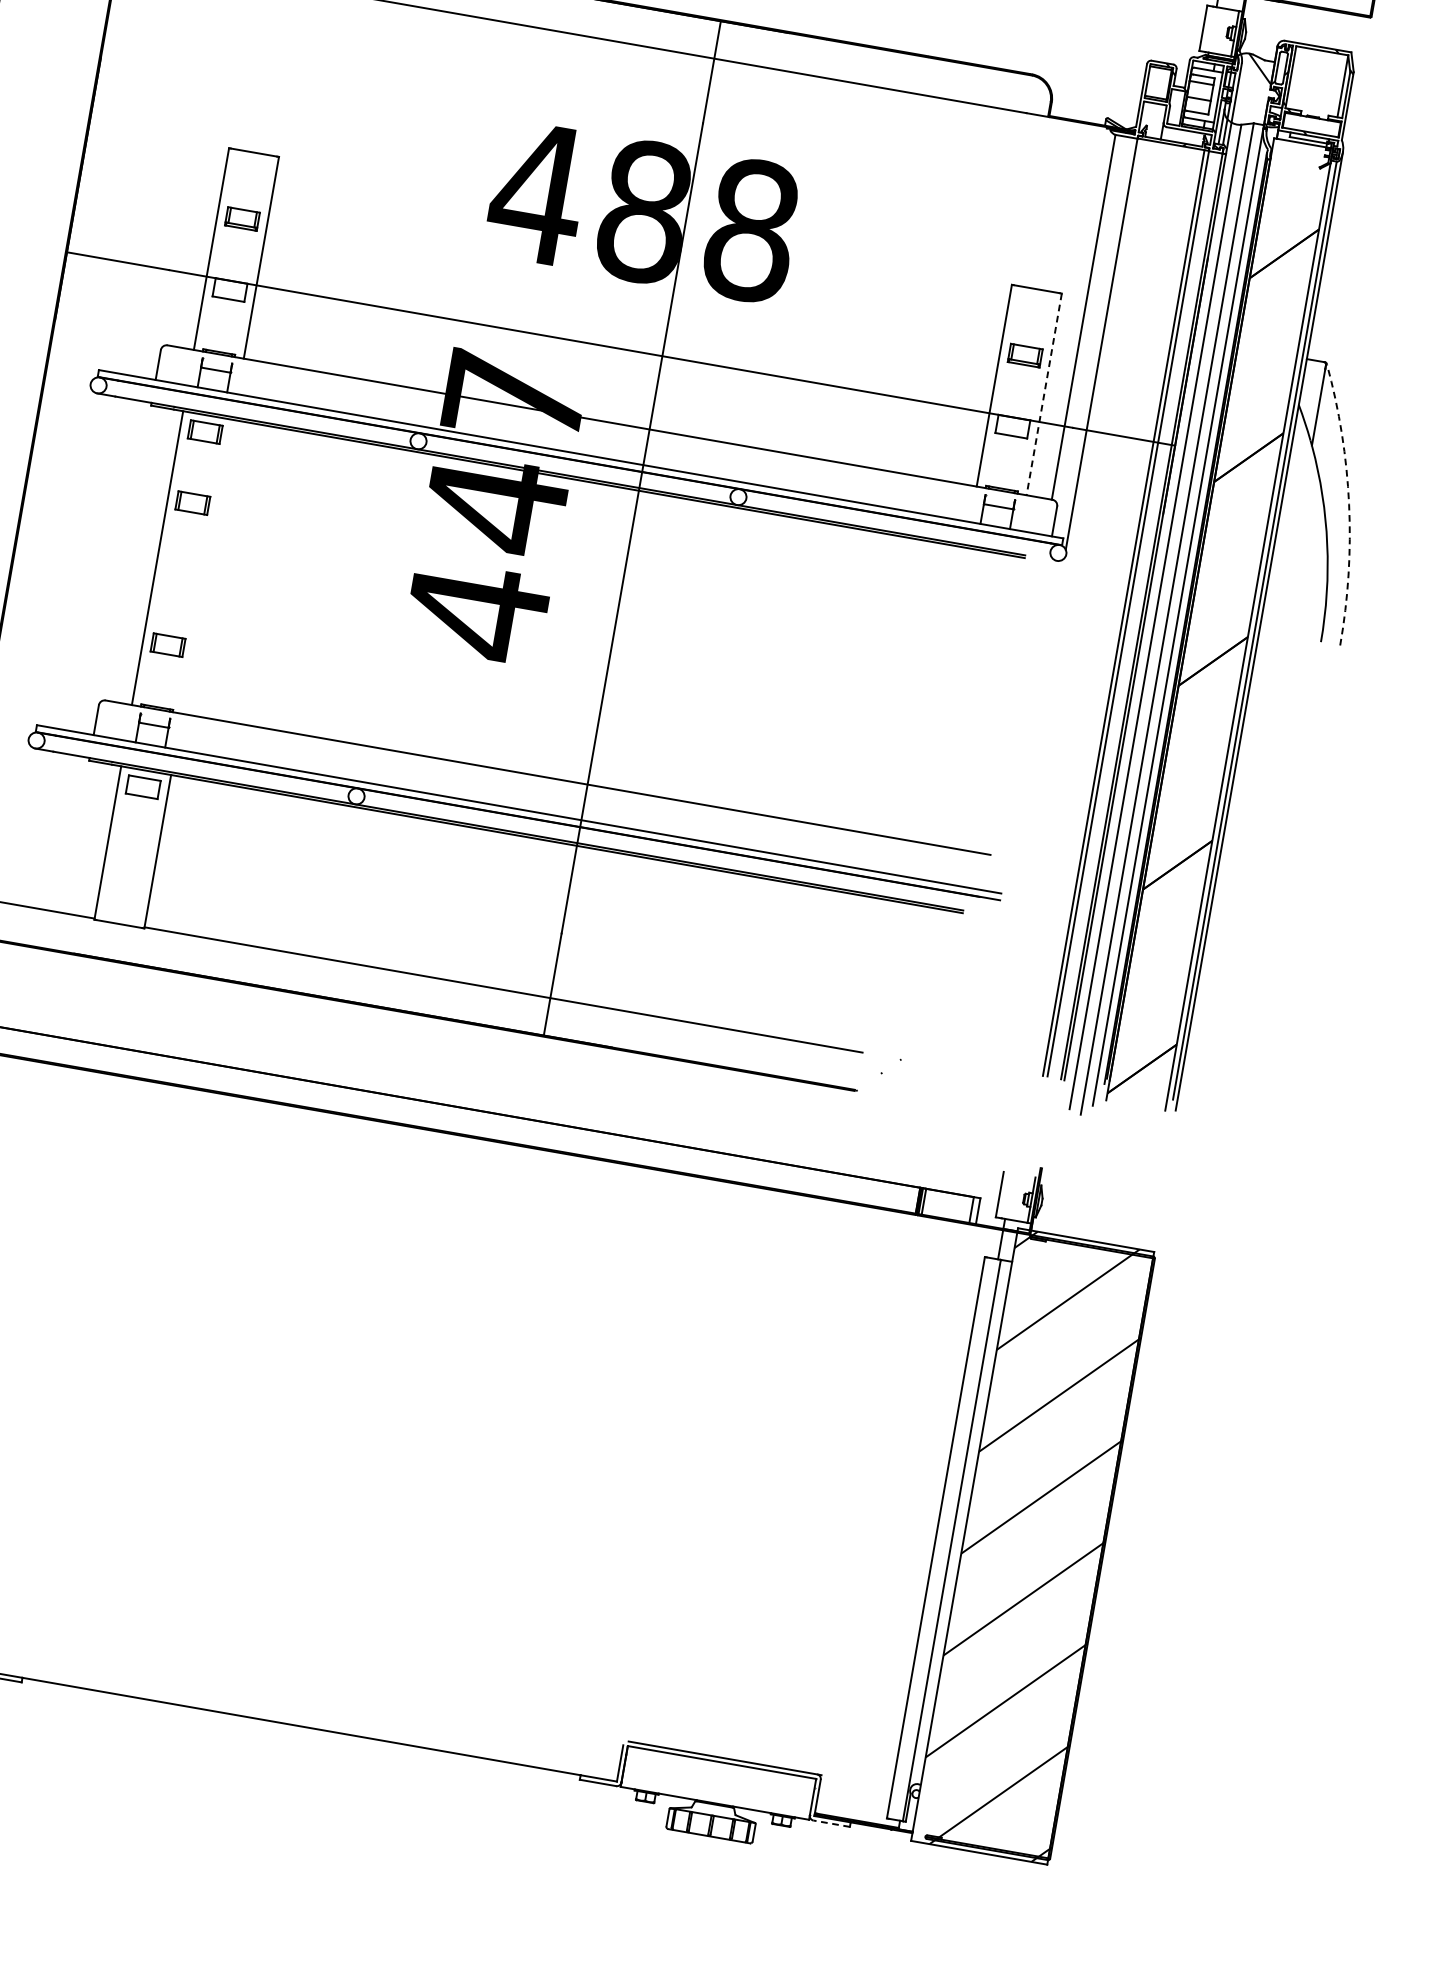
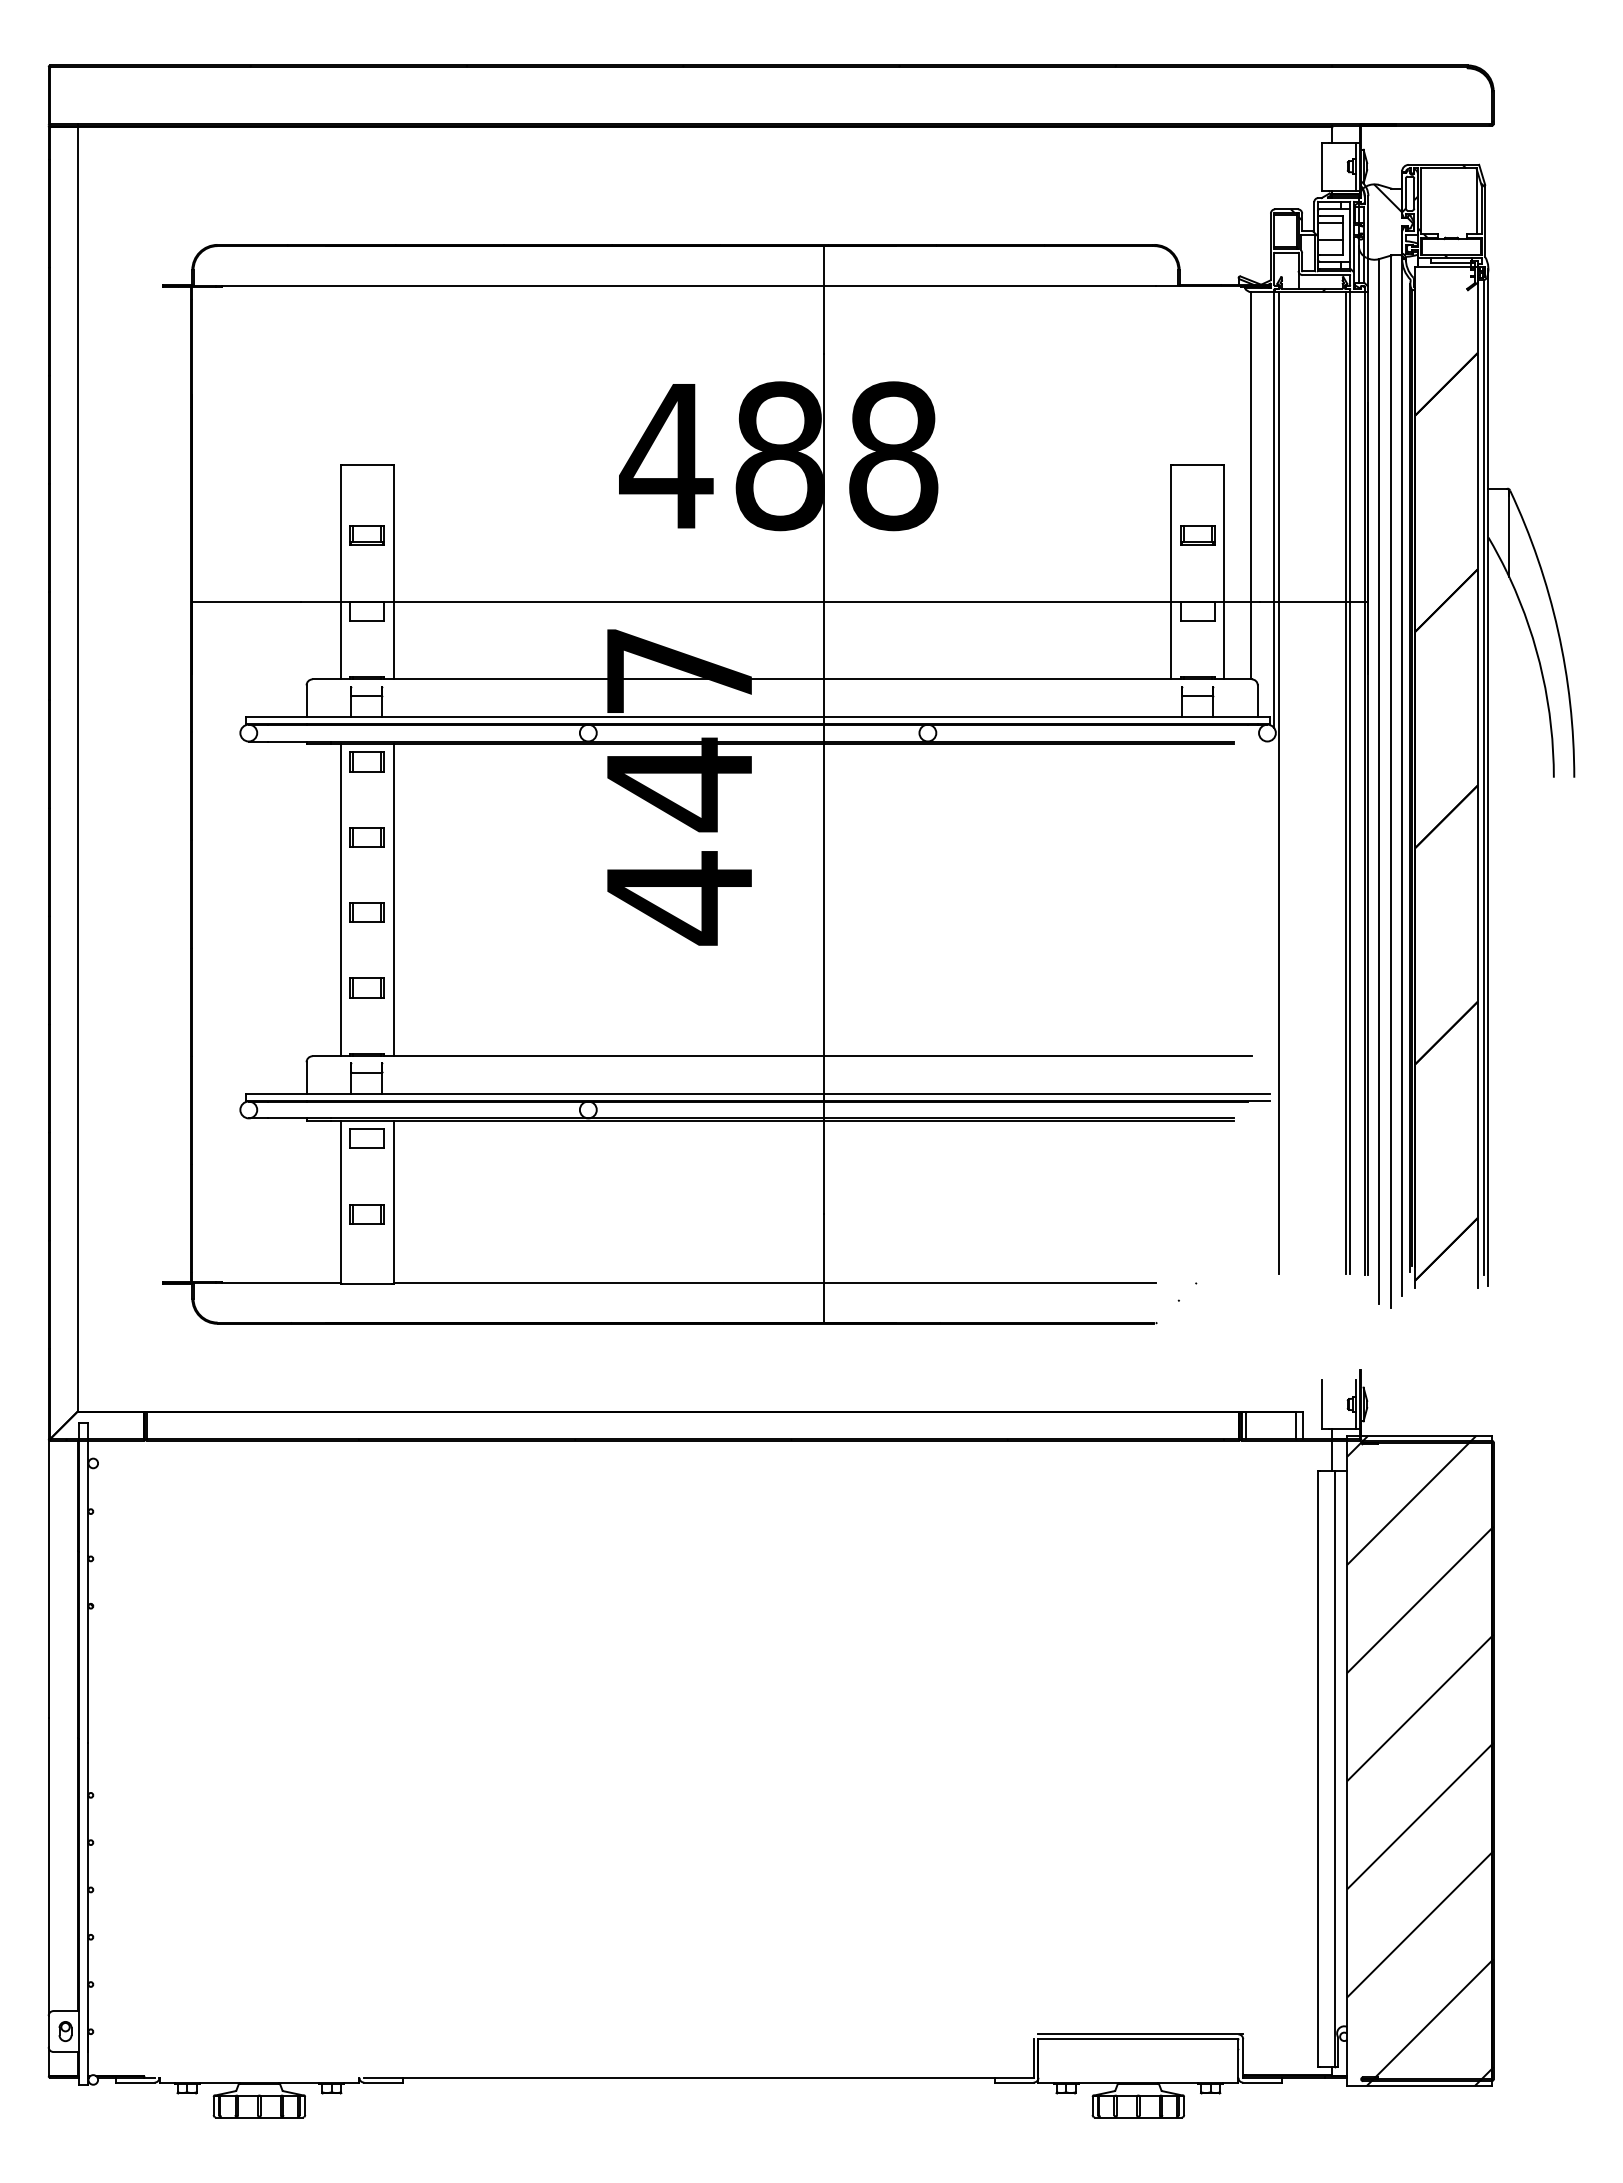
line: (1044, 394) -> (1224, 572), dashed -> solid
arc: (1349, 504) -> (1558, 630), dashed -> solid
line: (207, 567) -> (393, 900), added
part: (179, 573) -> (366, 912), added
line: (1061, 601) -> (1279, 782), added
part: (130, 858) -> (366, 1214), added
line: (830, 1823) -> (1261, 2082), dashed -> solid

